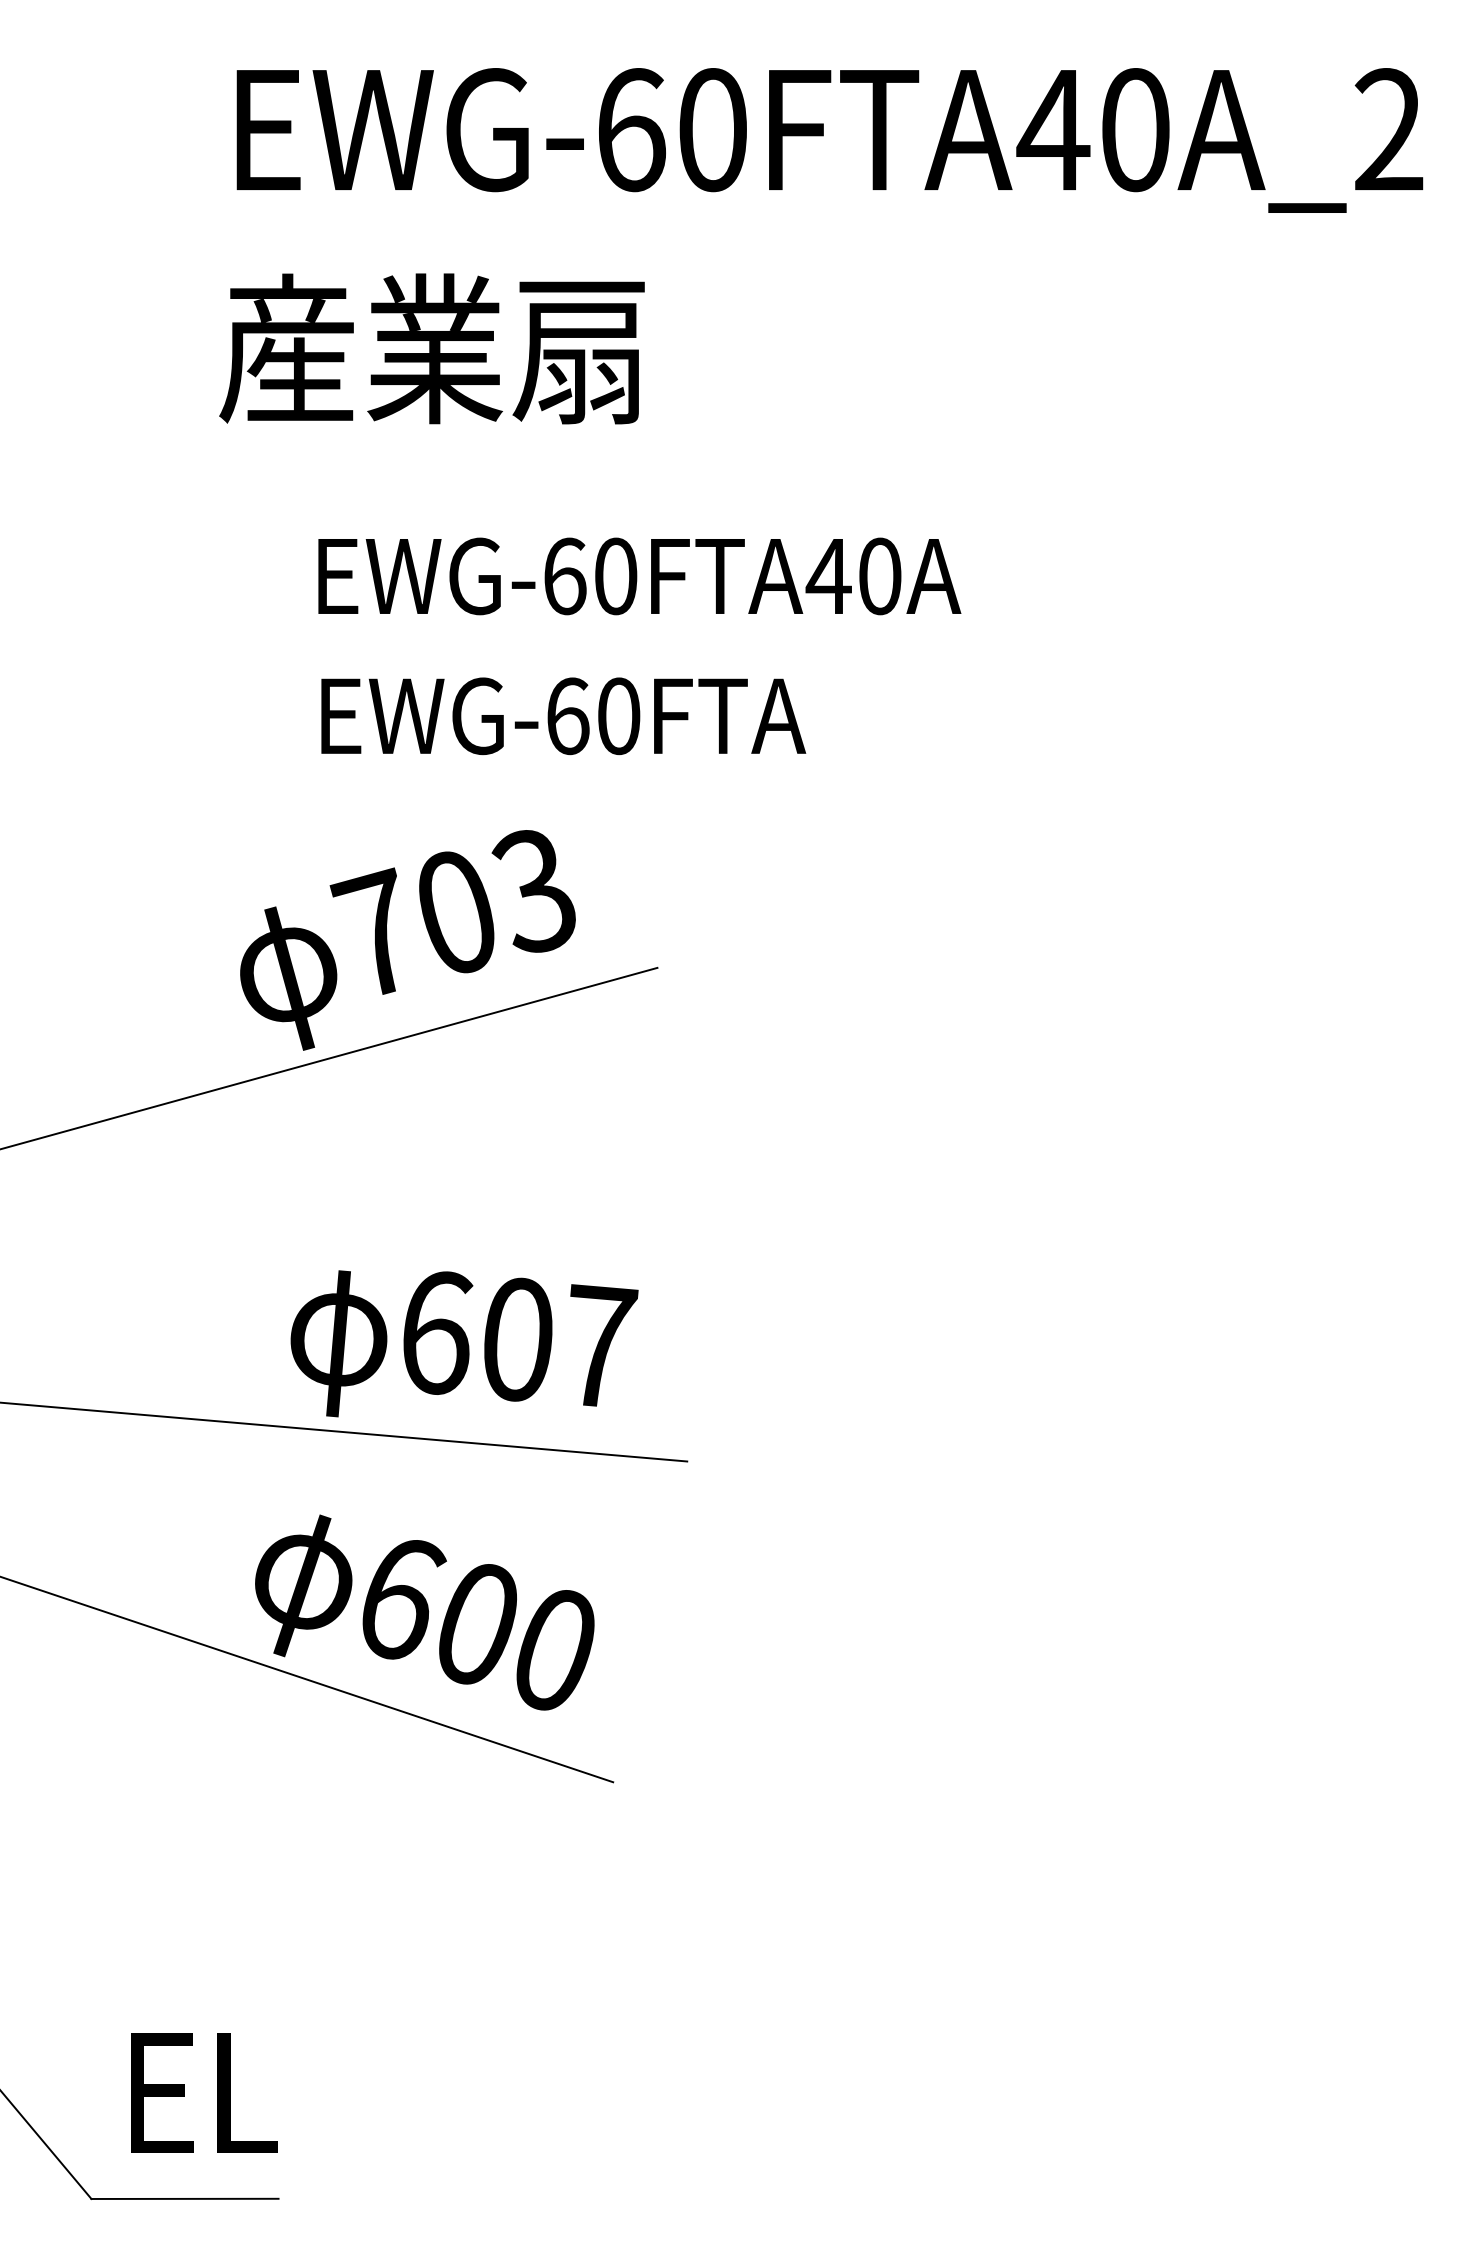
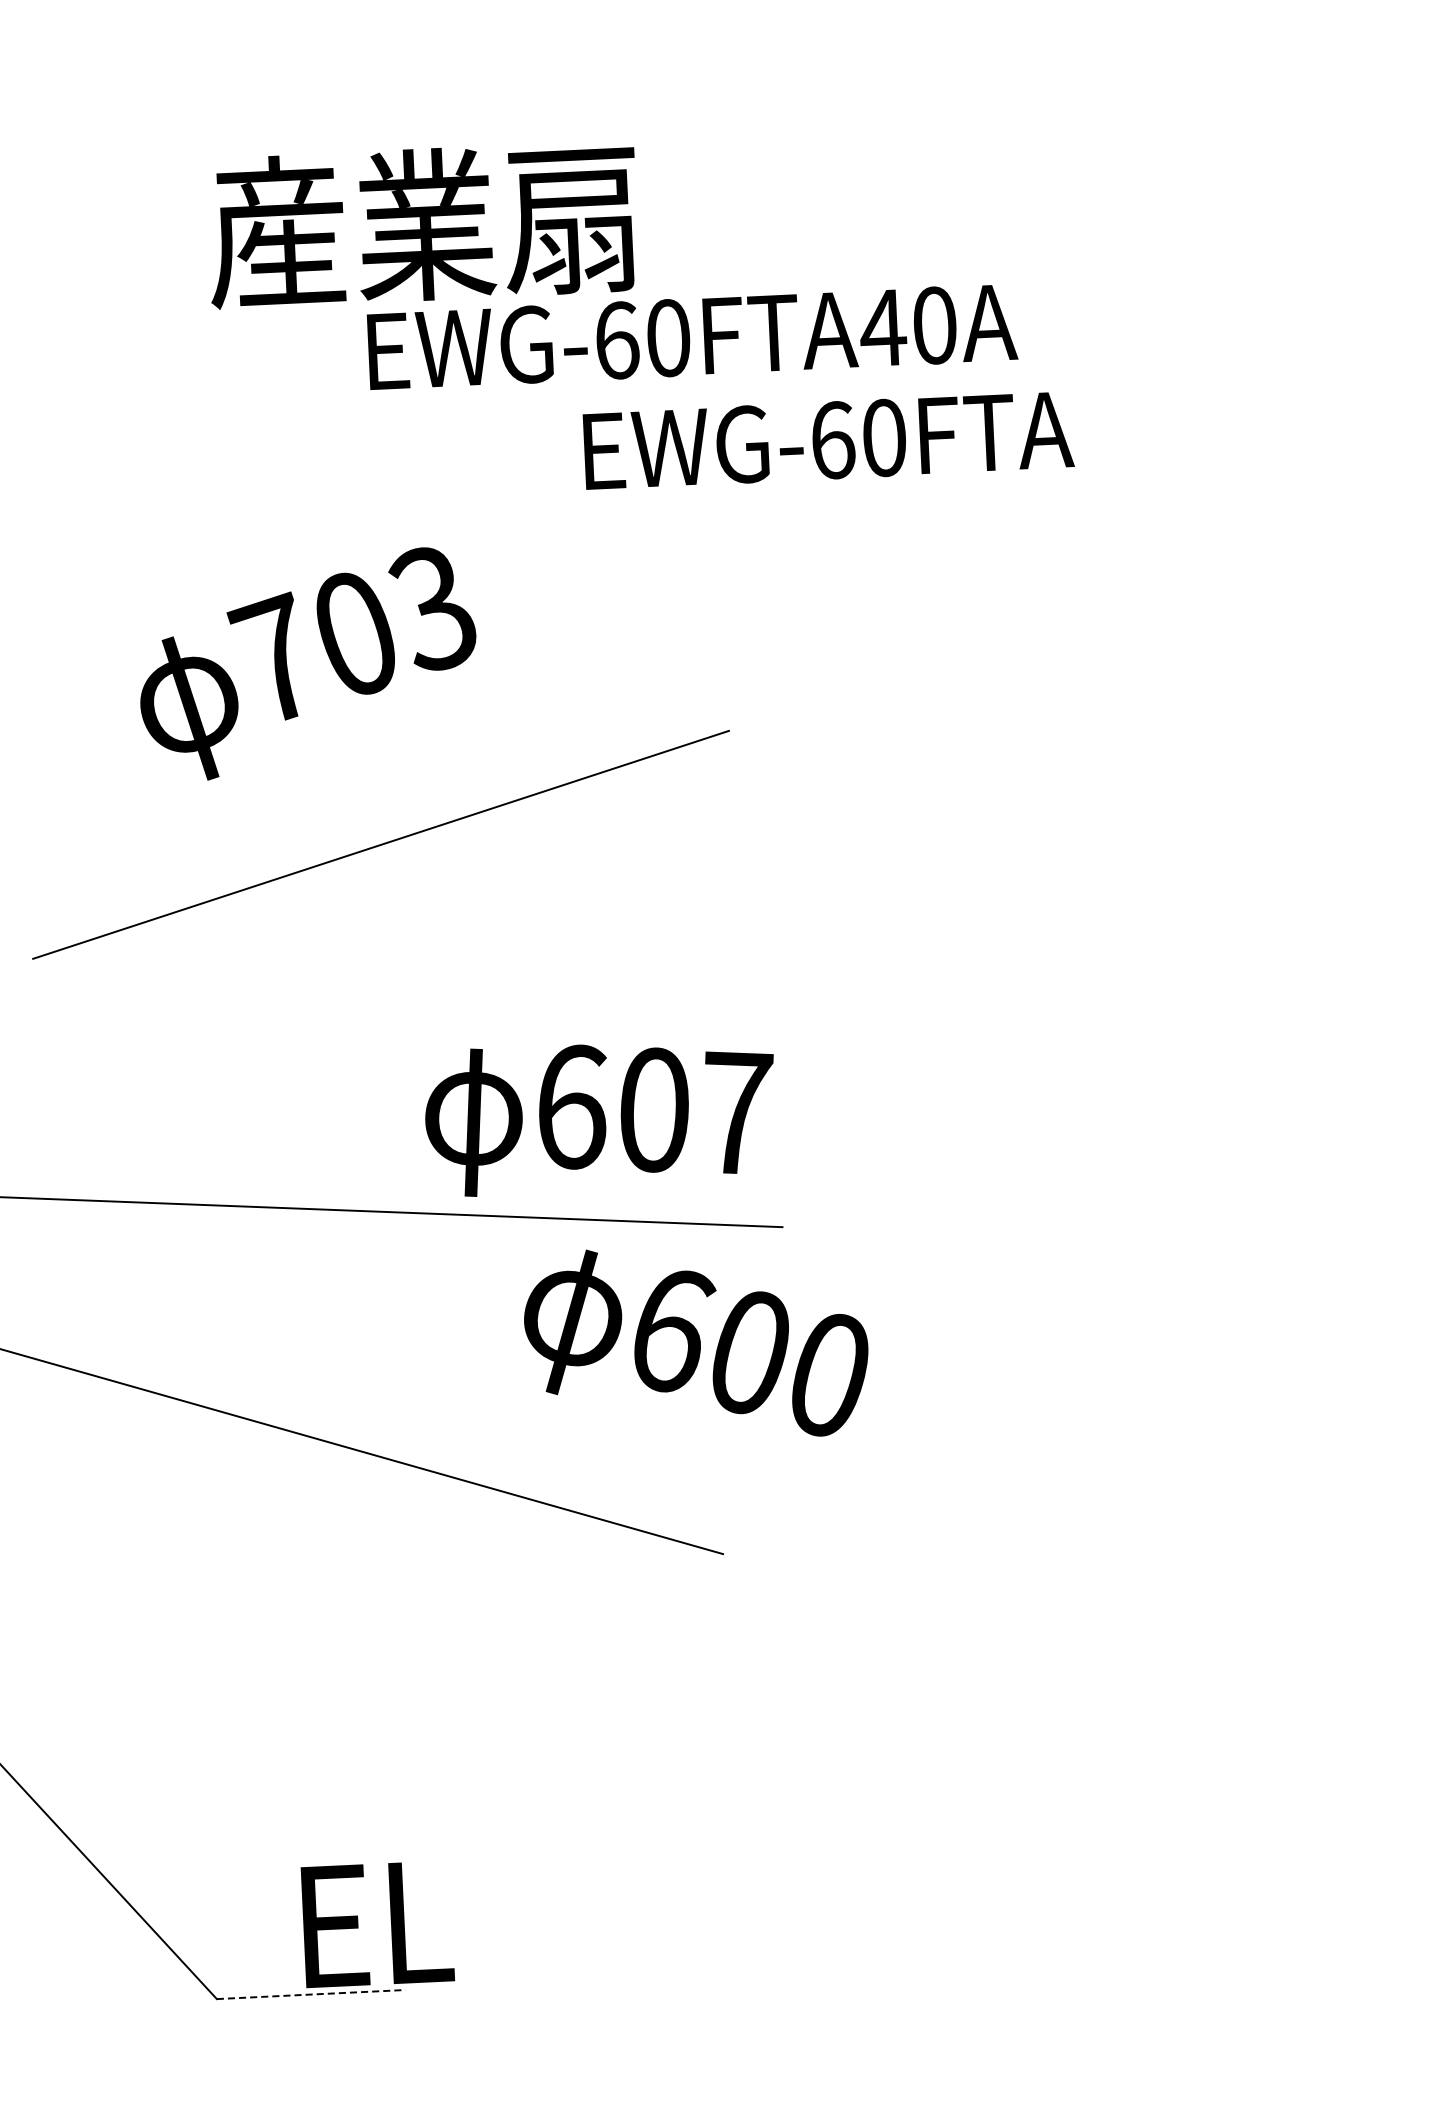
text: (431, 348) -> (422, 224), moved
text: (563, 716) -> (828, 440), moved
text: (407, 940) -> (307, 664), moved
text: (464, 1343) -> (600, 1116), moved
text: (424, 1612) -> (696, 1343), moved
text: (204, 2092) -> (378, 1923), moved
line: (185, 2198) -> (311, 1994), solid -> dashed

